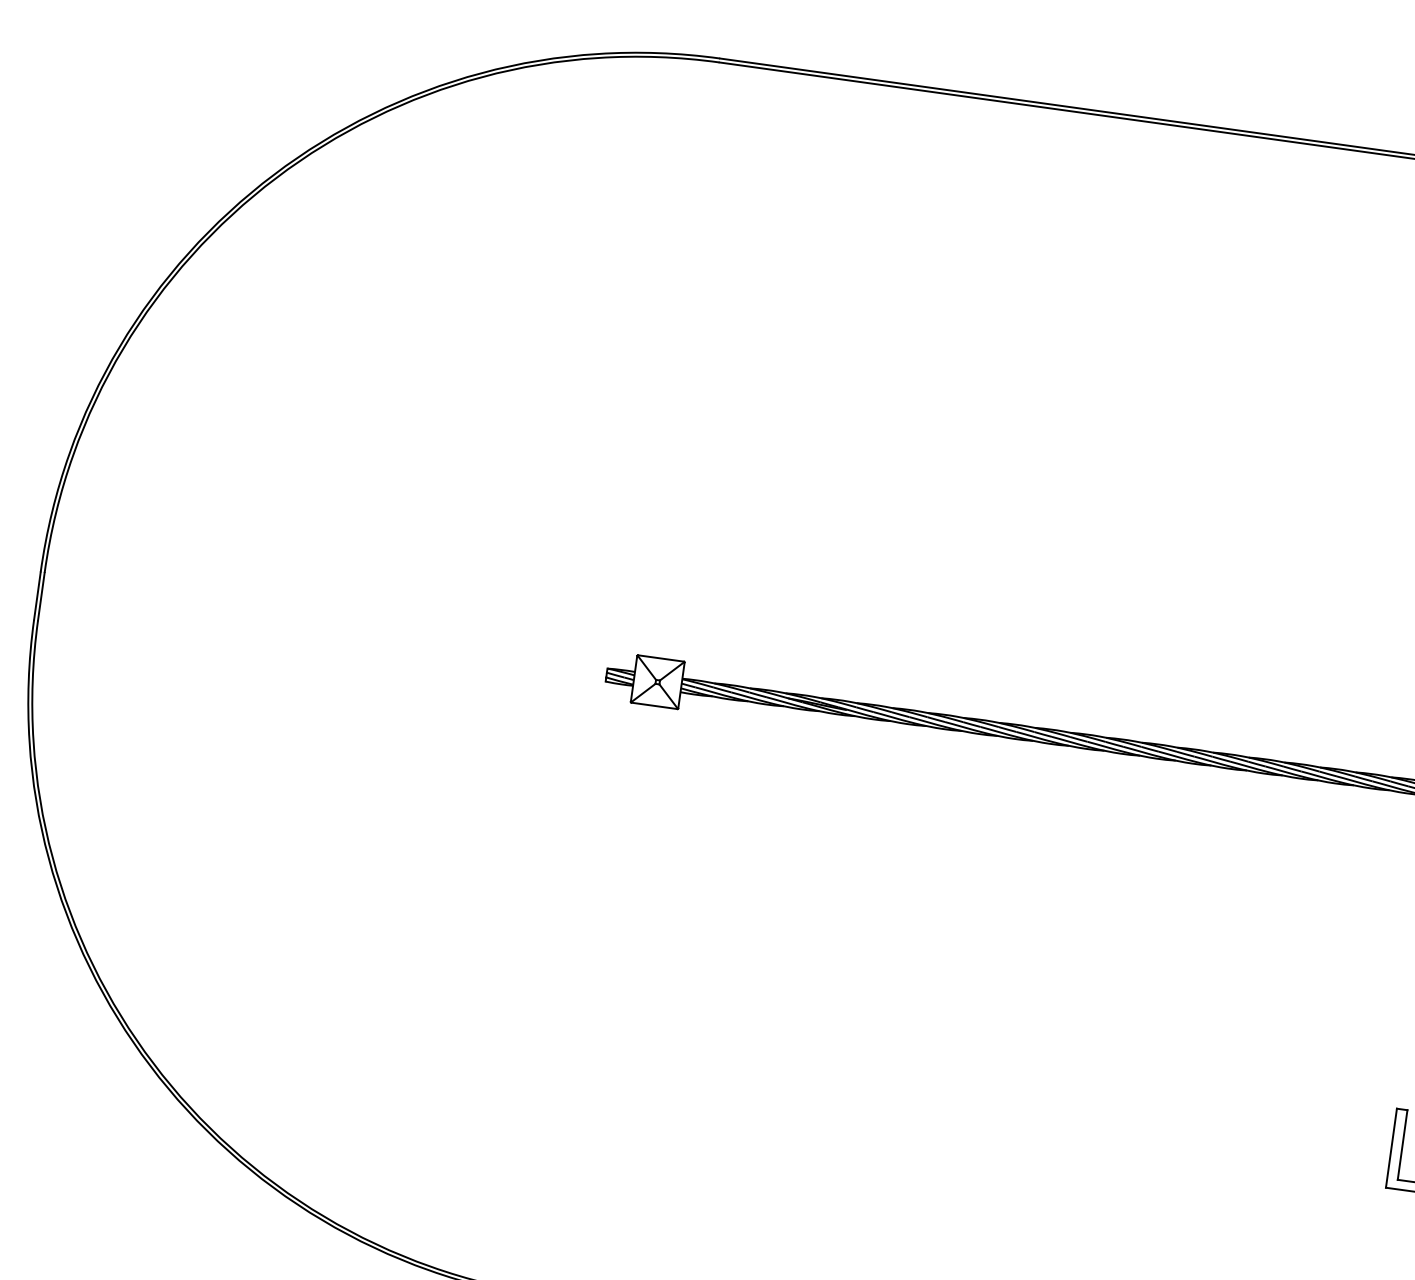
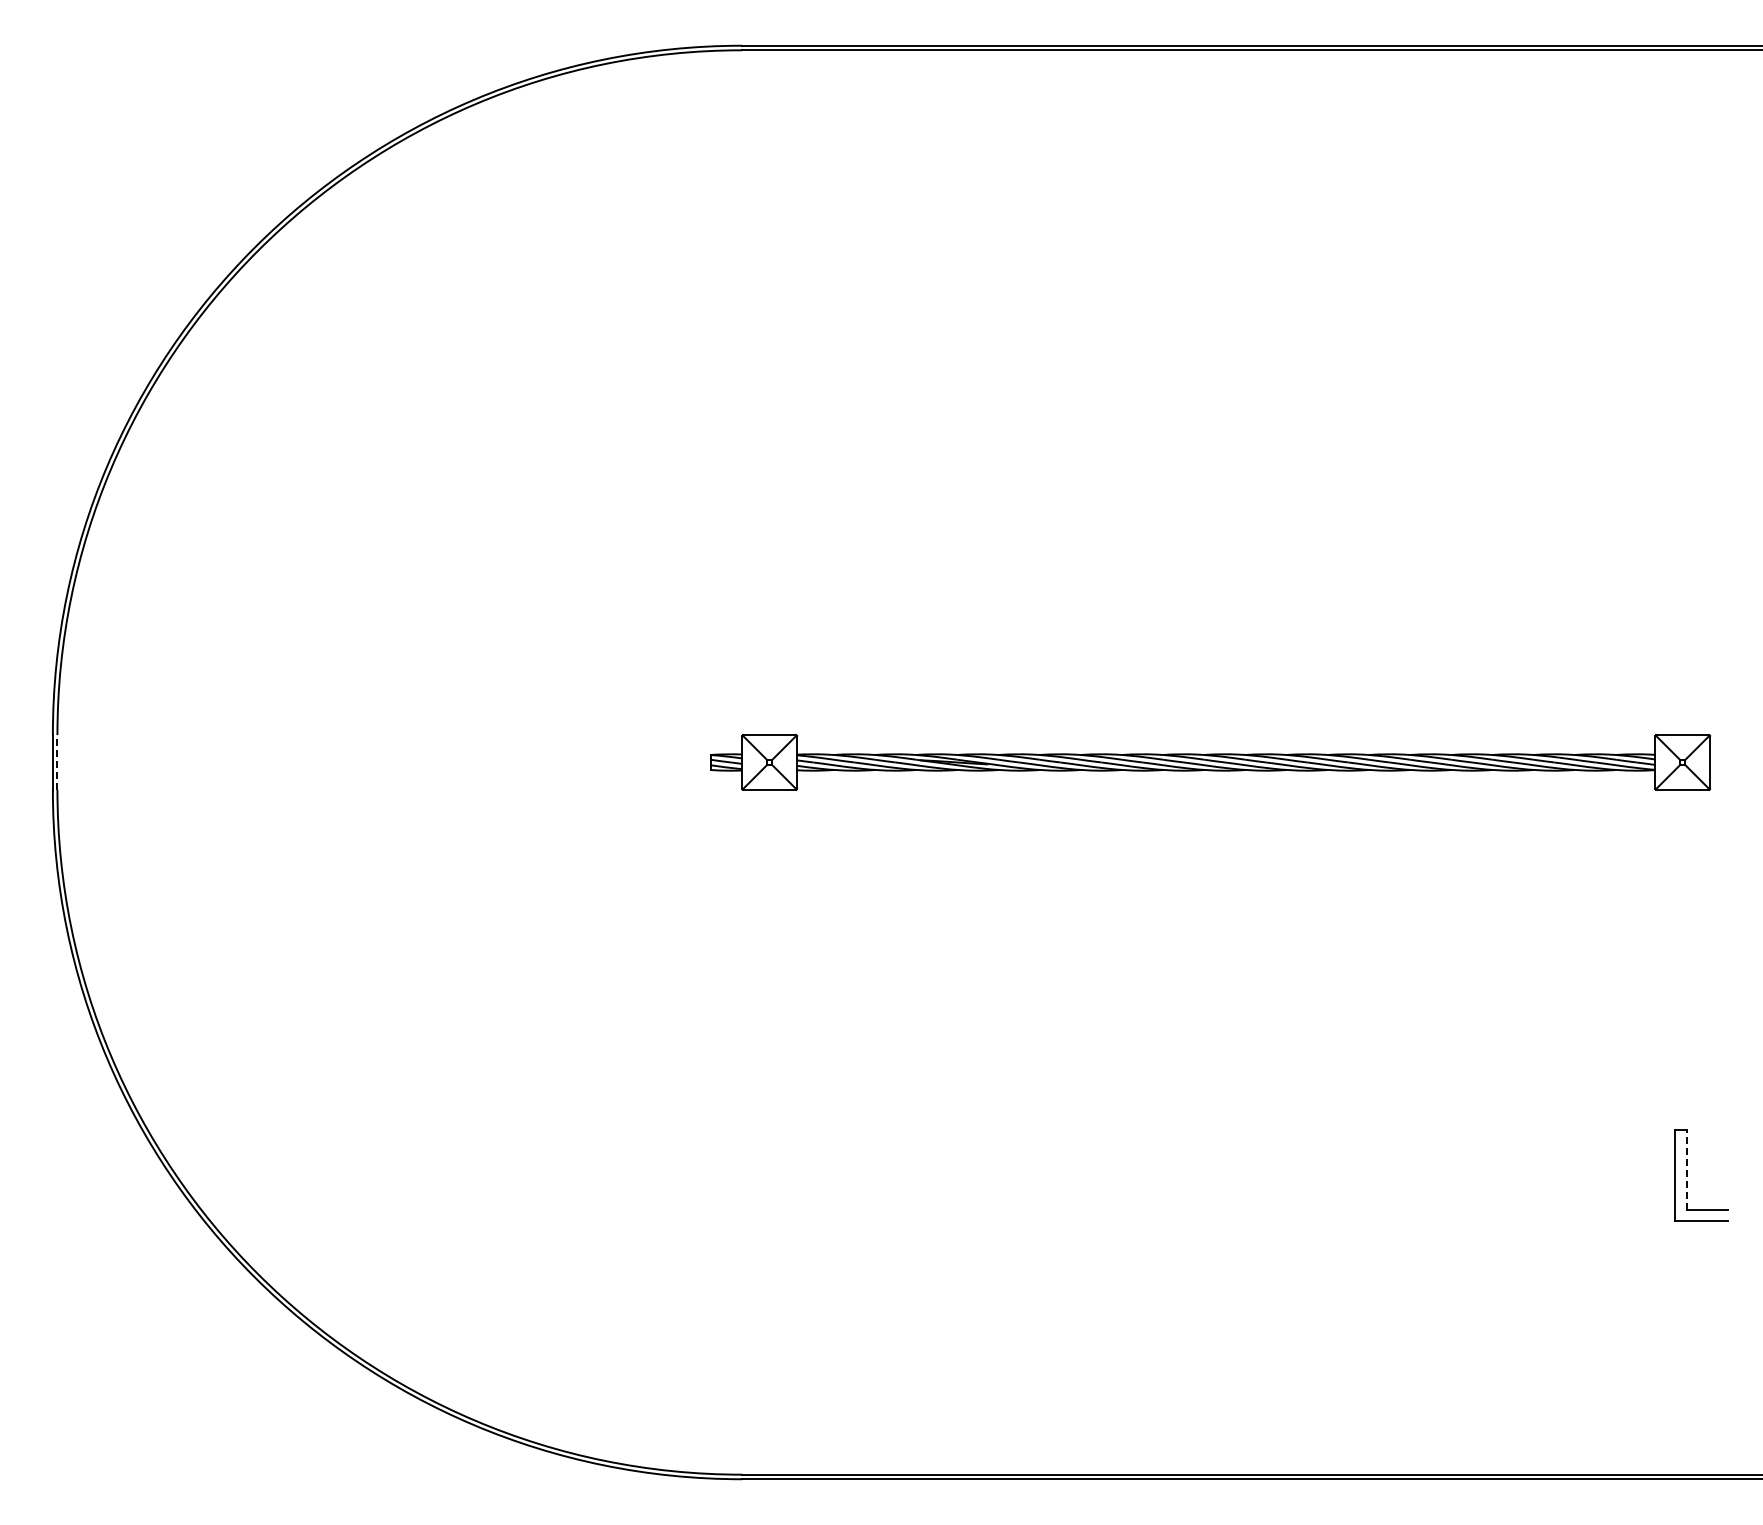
line: (41, 596) -> (57, 762), solid -> dashed
line: (1402, 1144) -> (1686, 1169), solid -> dashed

